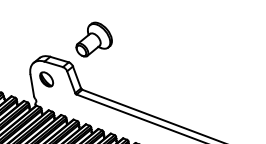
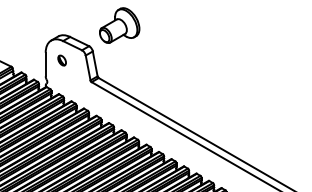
part: (45, 79) -> (61, 60), size x0.6

